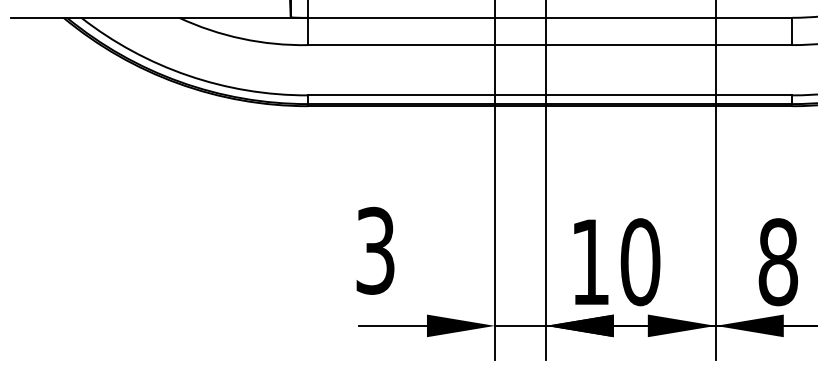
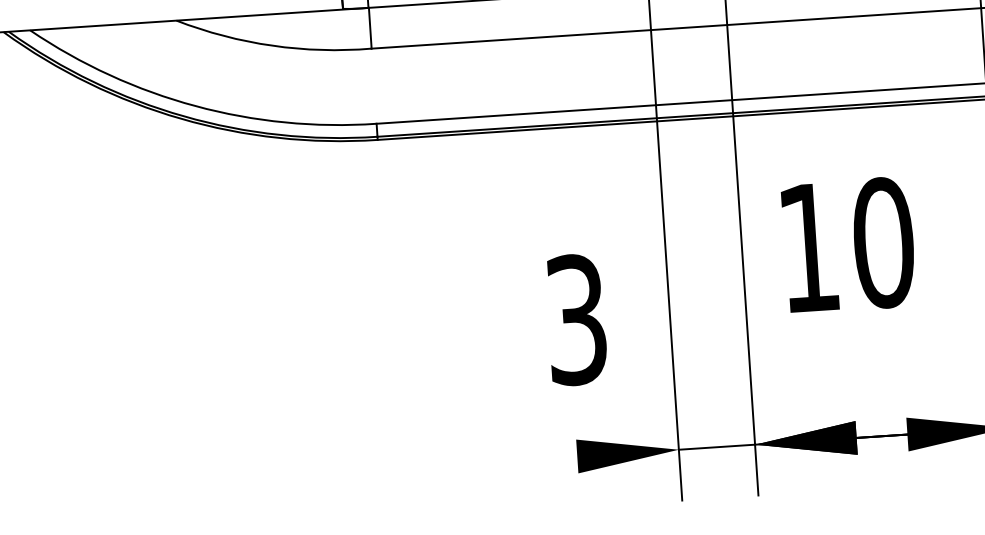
text: (375, 250) -> (576, 319), moved
text: (617, 262) -> (849, 245), moved
line: (392, 325) -> (525, 459), removed

